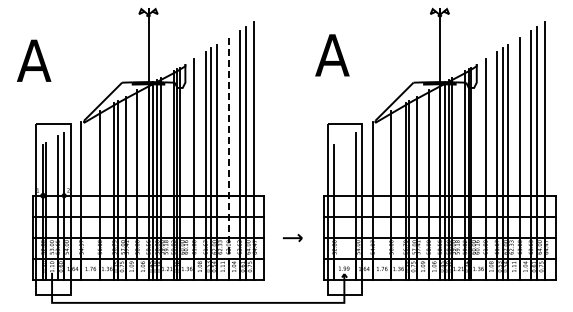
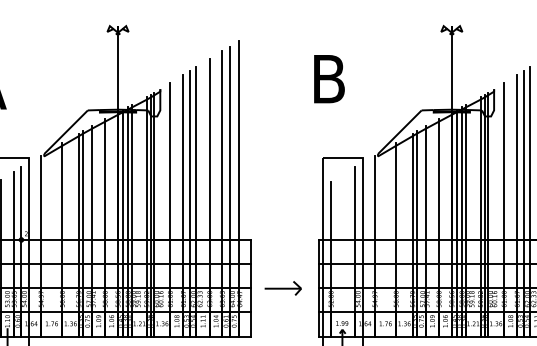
text: (332, 55) -> (328, 79), A -> B
line: (228, 159) -> (209, 198), dashed -> solid
part: (292, 237) -> (283, 287), size x1.67

